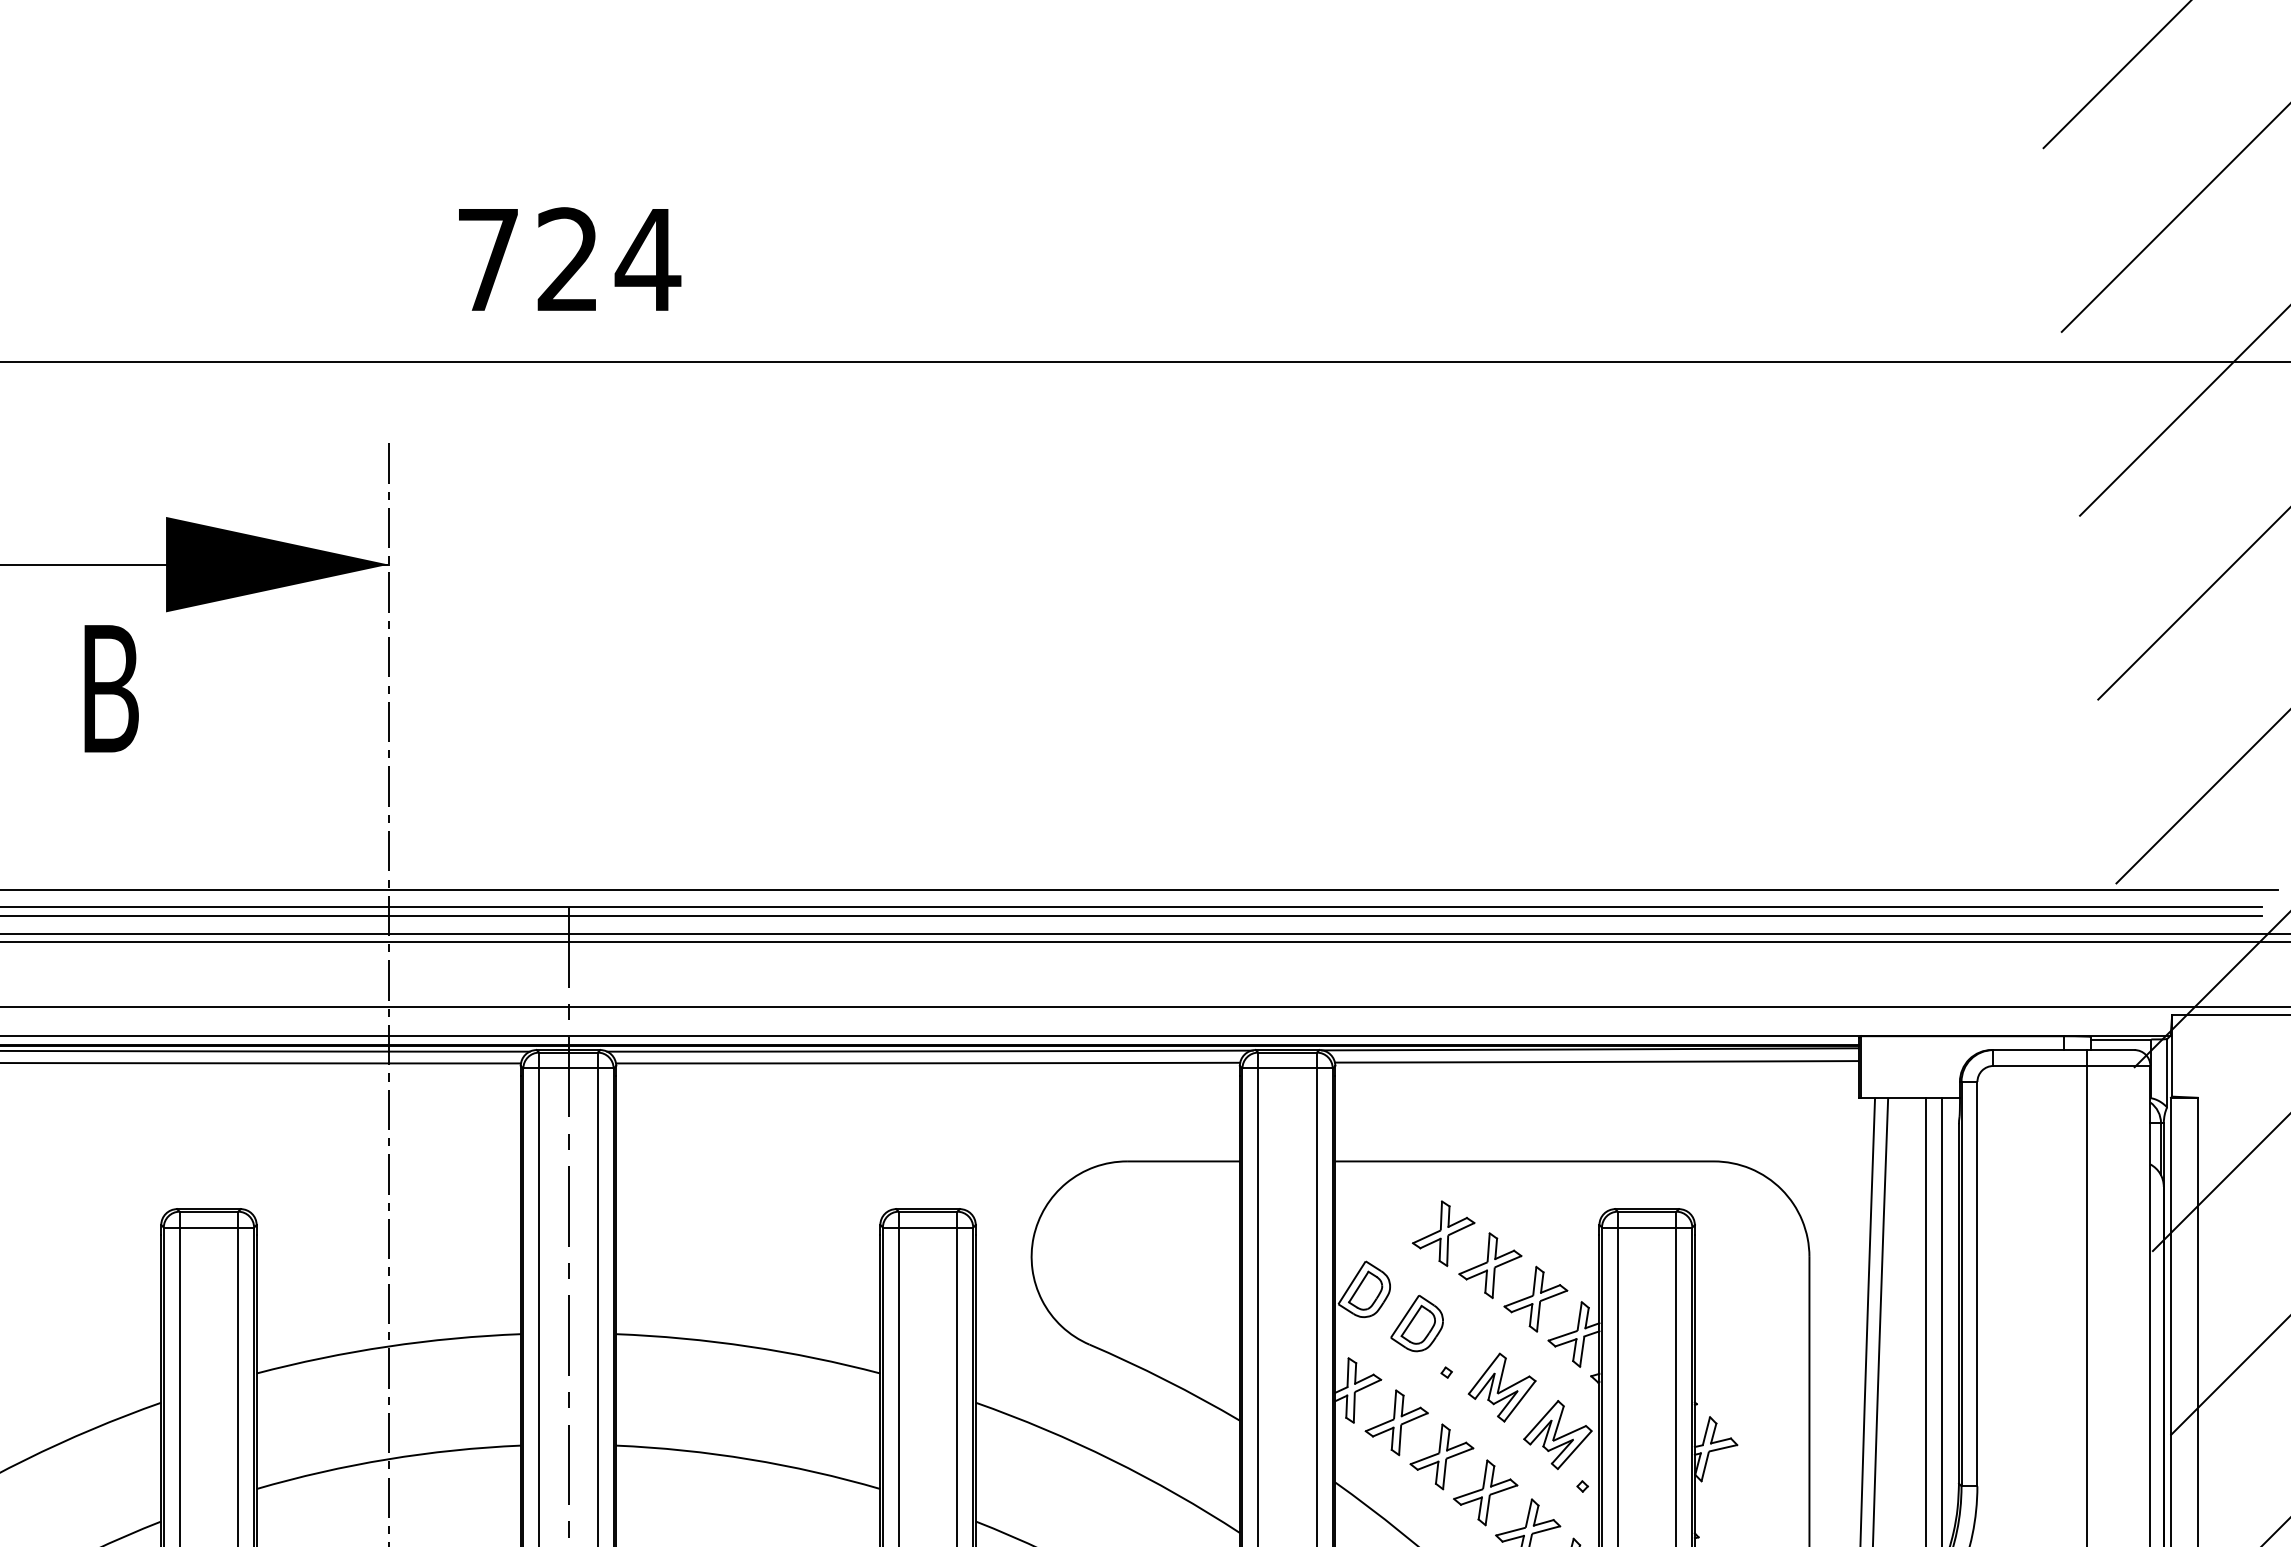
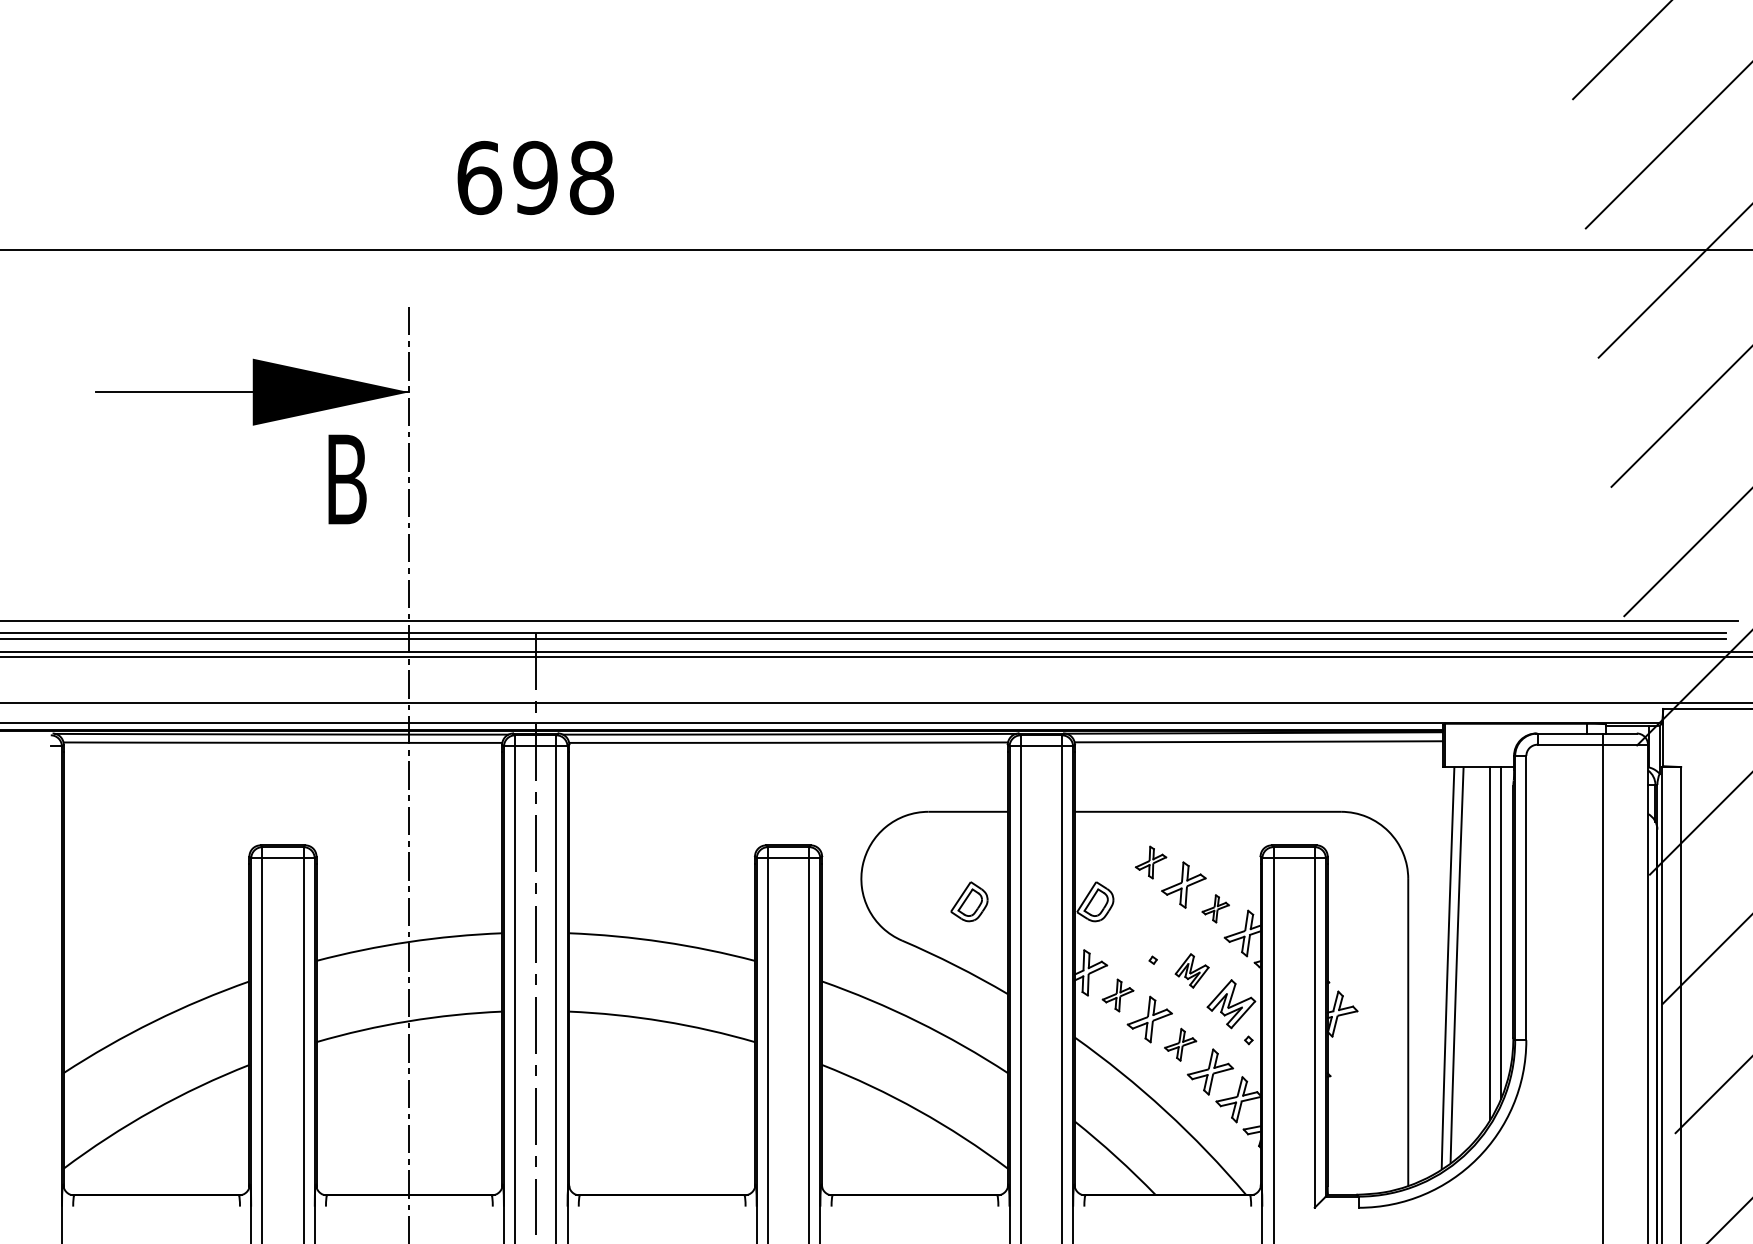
text: (569, 259) -> (536, 177), 724 -> 698
text: (111, 688) -> (347, 479), moved
part: (1442, 1233) -> (1150, 862), size x0.7
part: (1535, 1298) -> (1215, 908), size x0.6
part: (1417, 1323) -> (969, 901), moved
part: (1501, 1387) -> (1191, 970), size x0.7
part: (1395, 1422) -> (1117, 995), size x0.7
part: (1485, 1492) -> (1180, 1044), size x0.7

